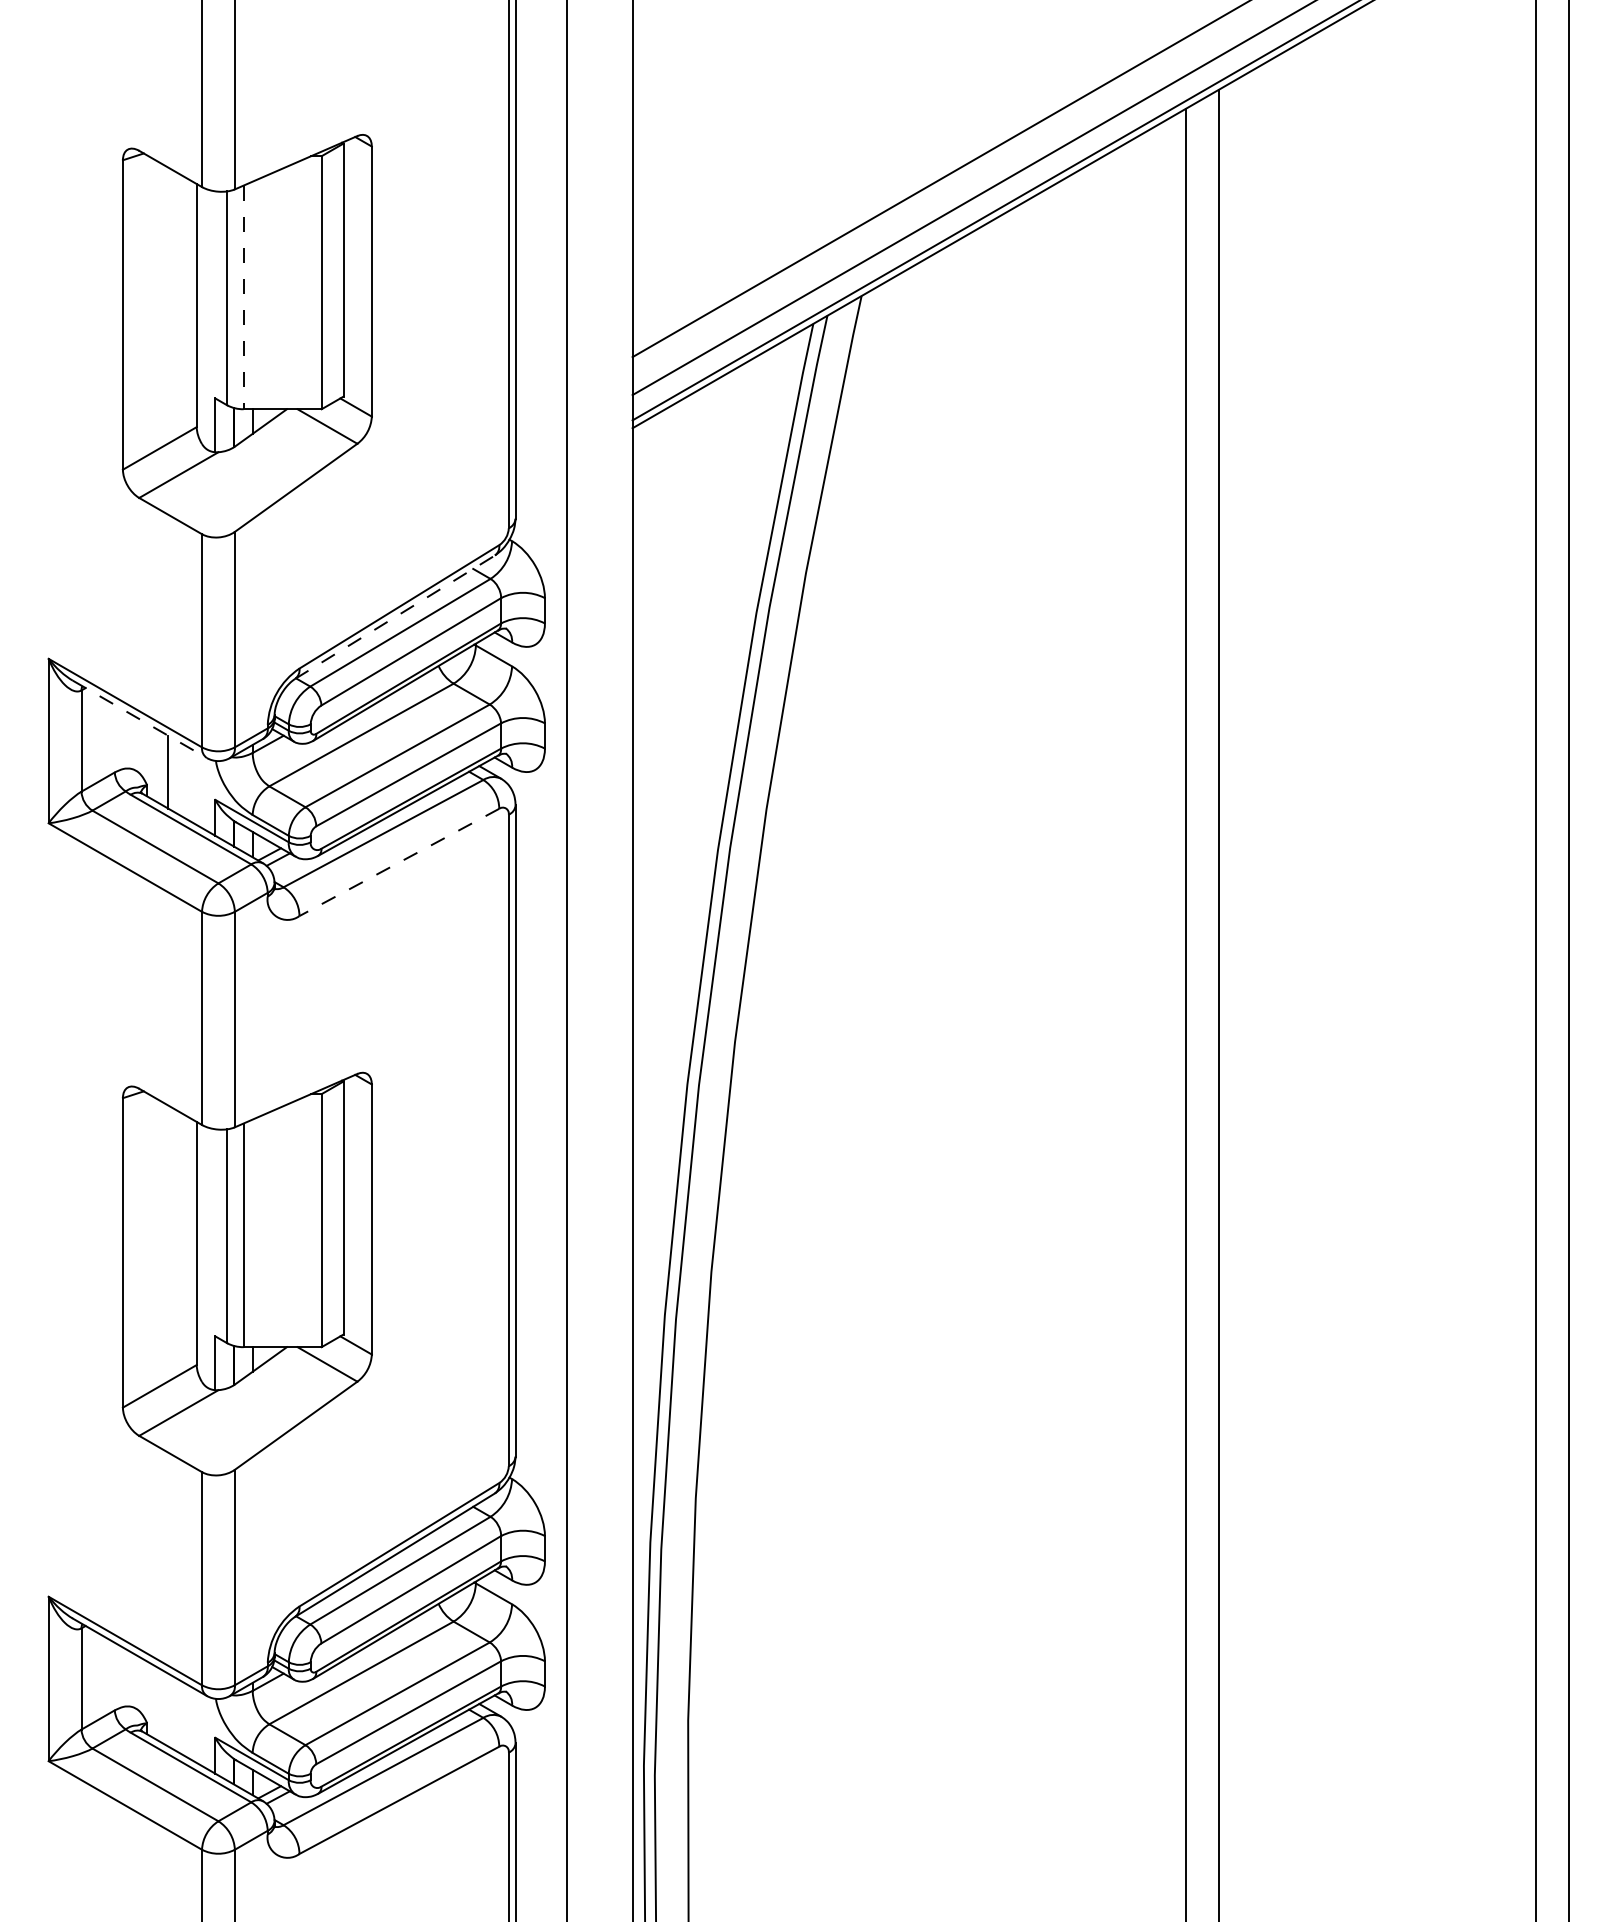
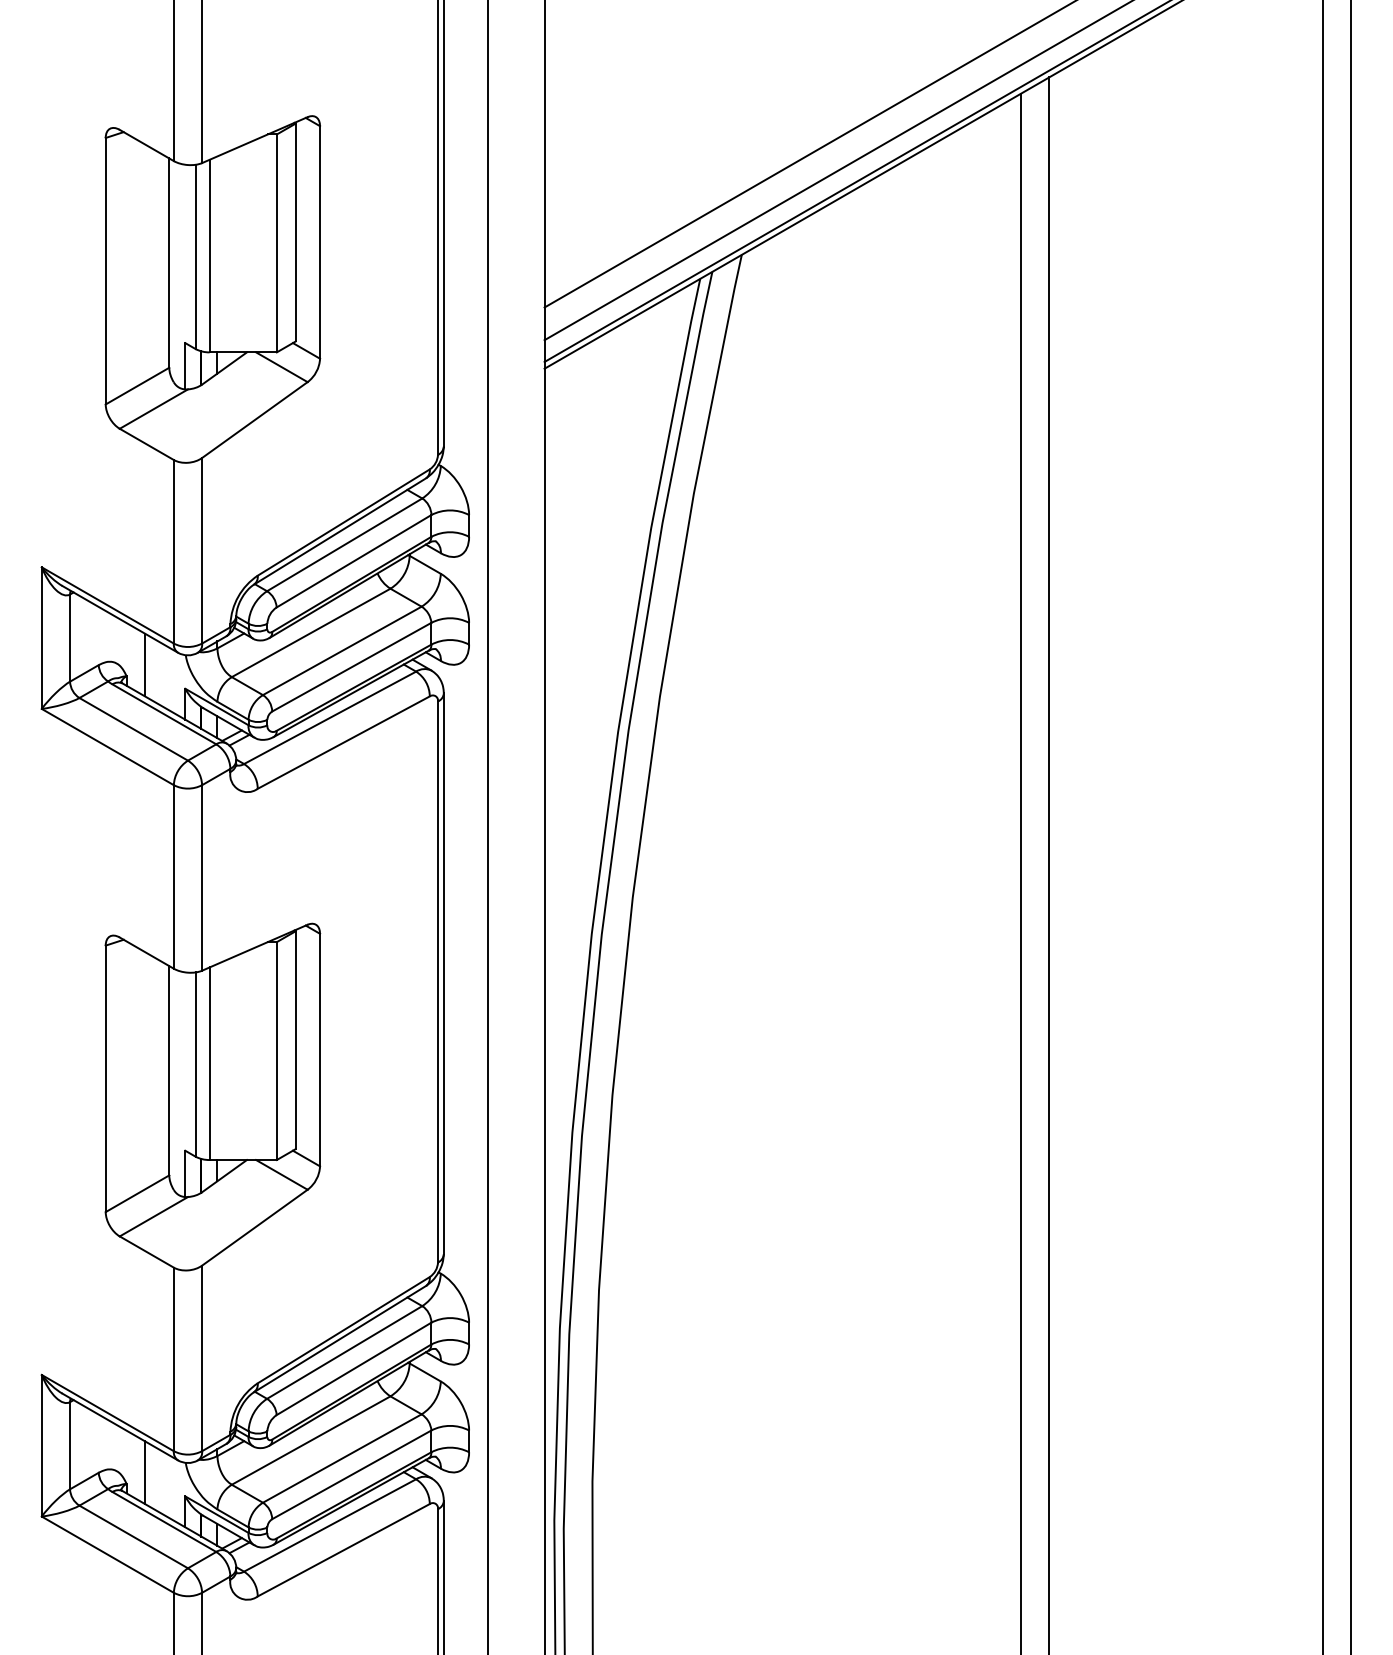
line: (243, 297) -> (209, 256), dashed -> solid
line: (395, 616) -> (340, 530), dashed -> solid
line: (140, 719) -> (120, 619), dashed -> solid
line: (398, 862) -> (343, 742), dashed -> solid
line: (168, 1709) -> (144, 1472), added

